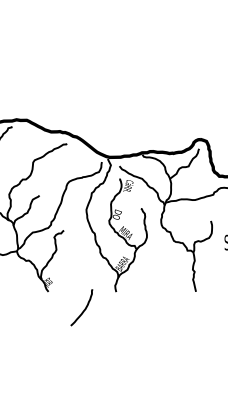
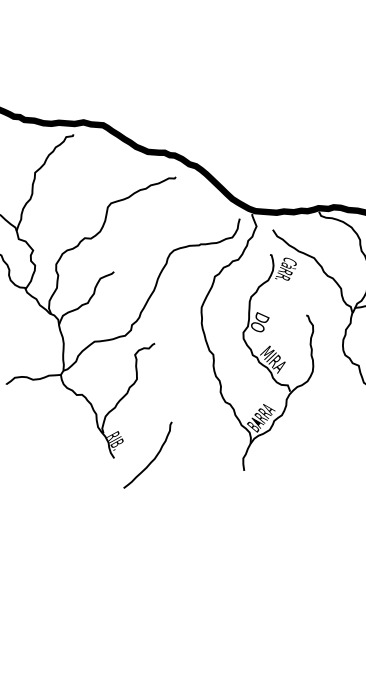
curve: (84, 308) -> (152, 457), moved

